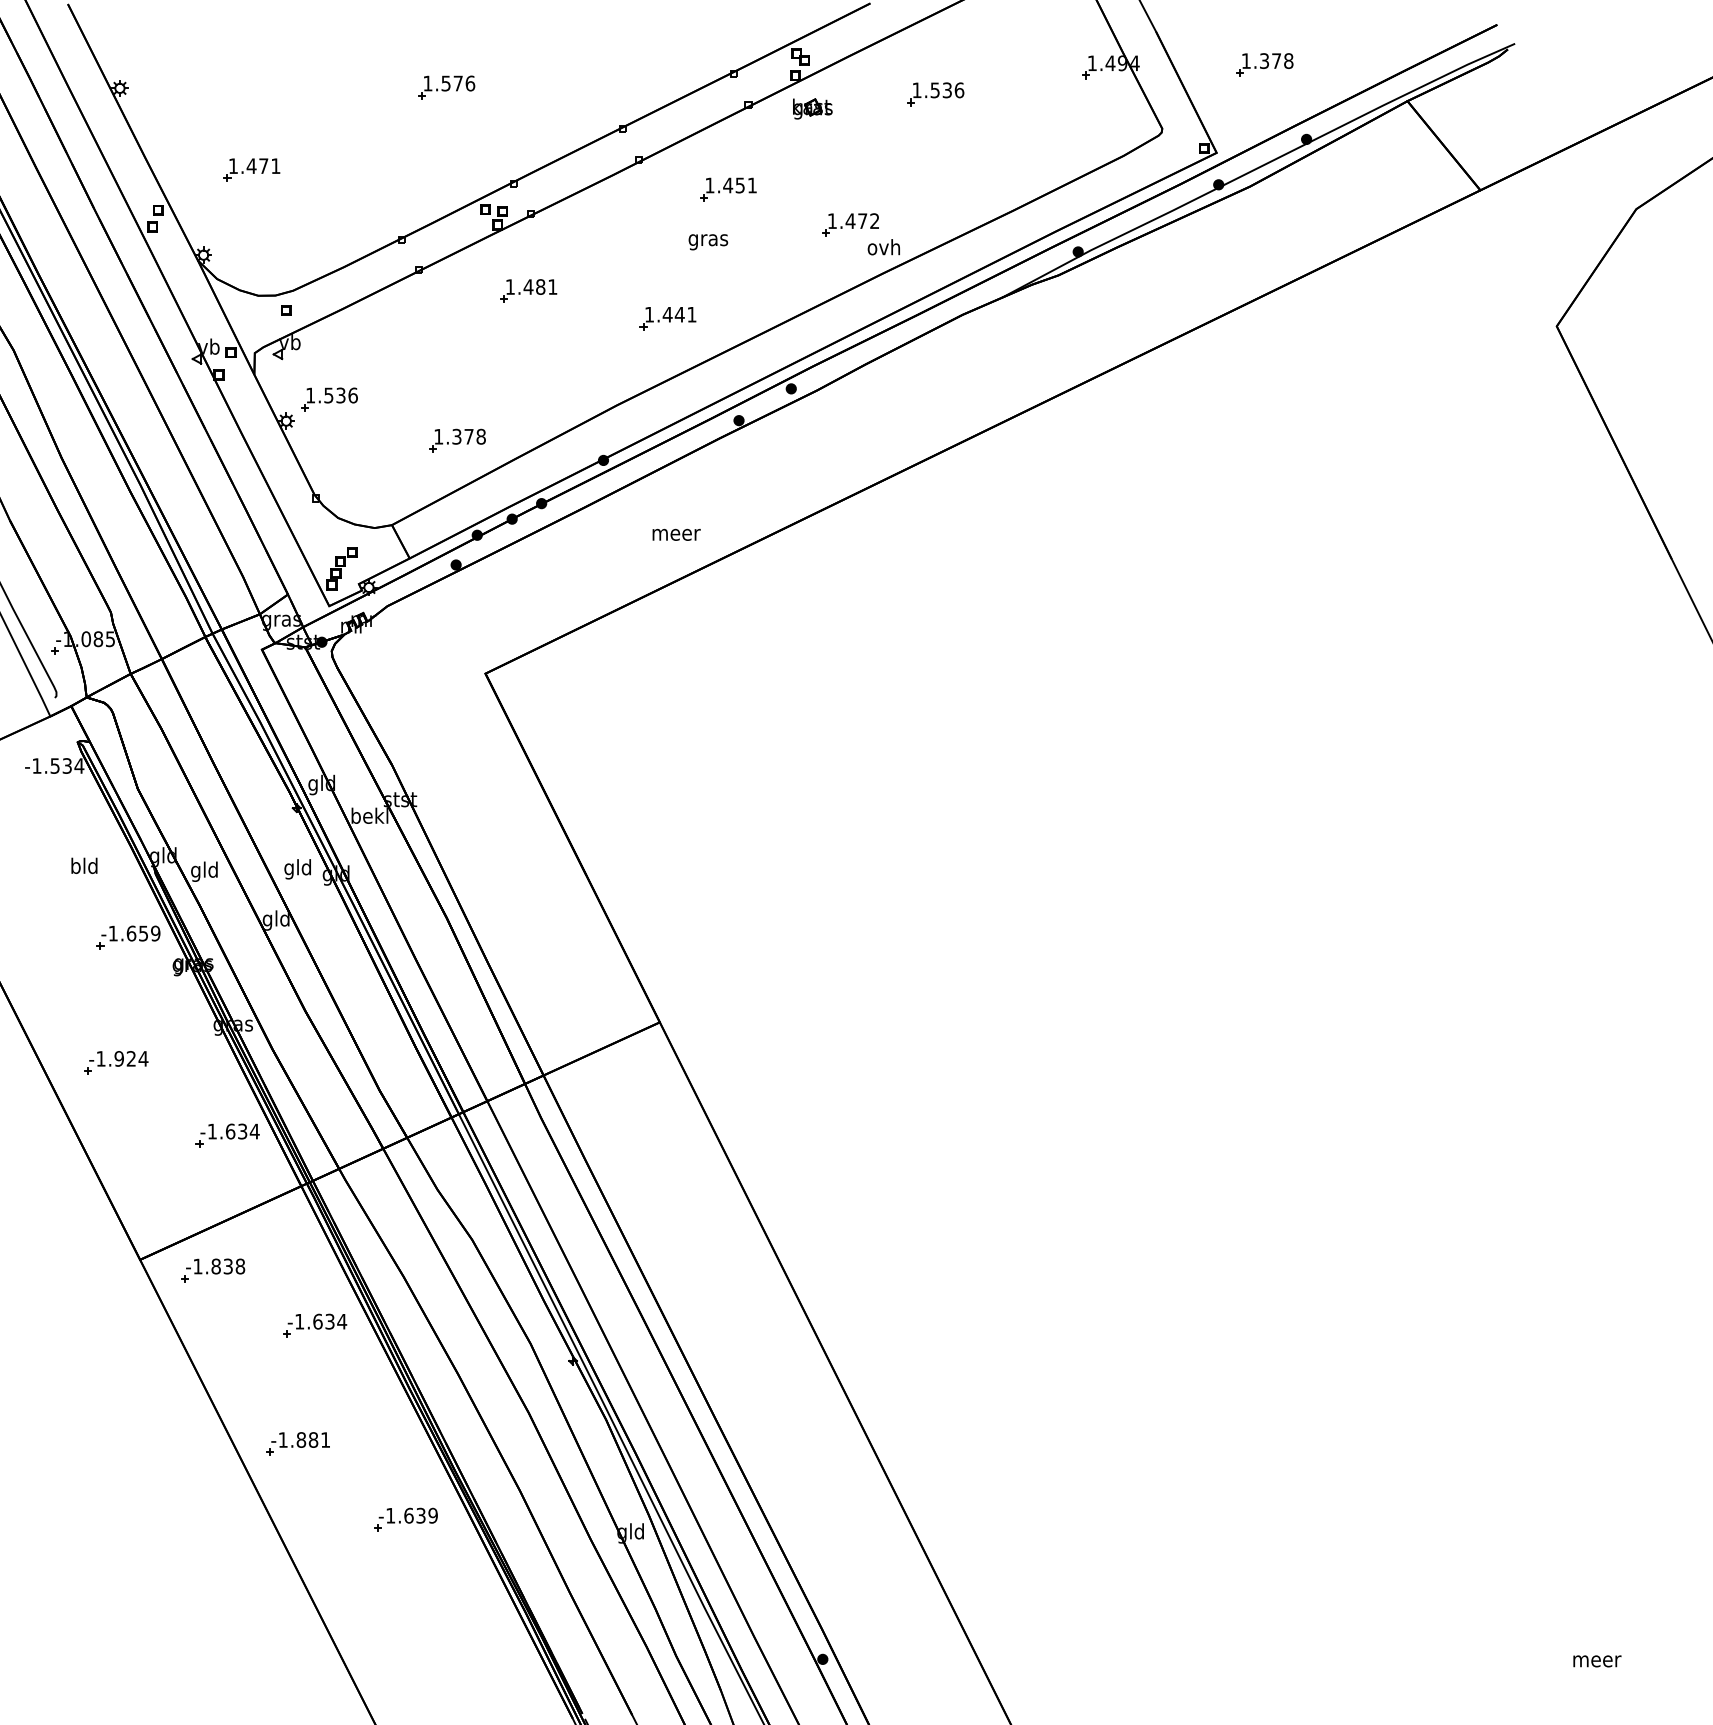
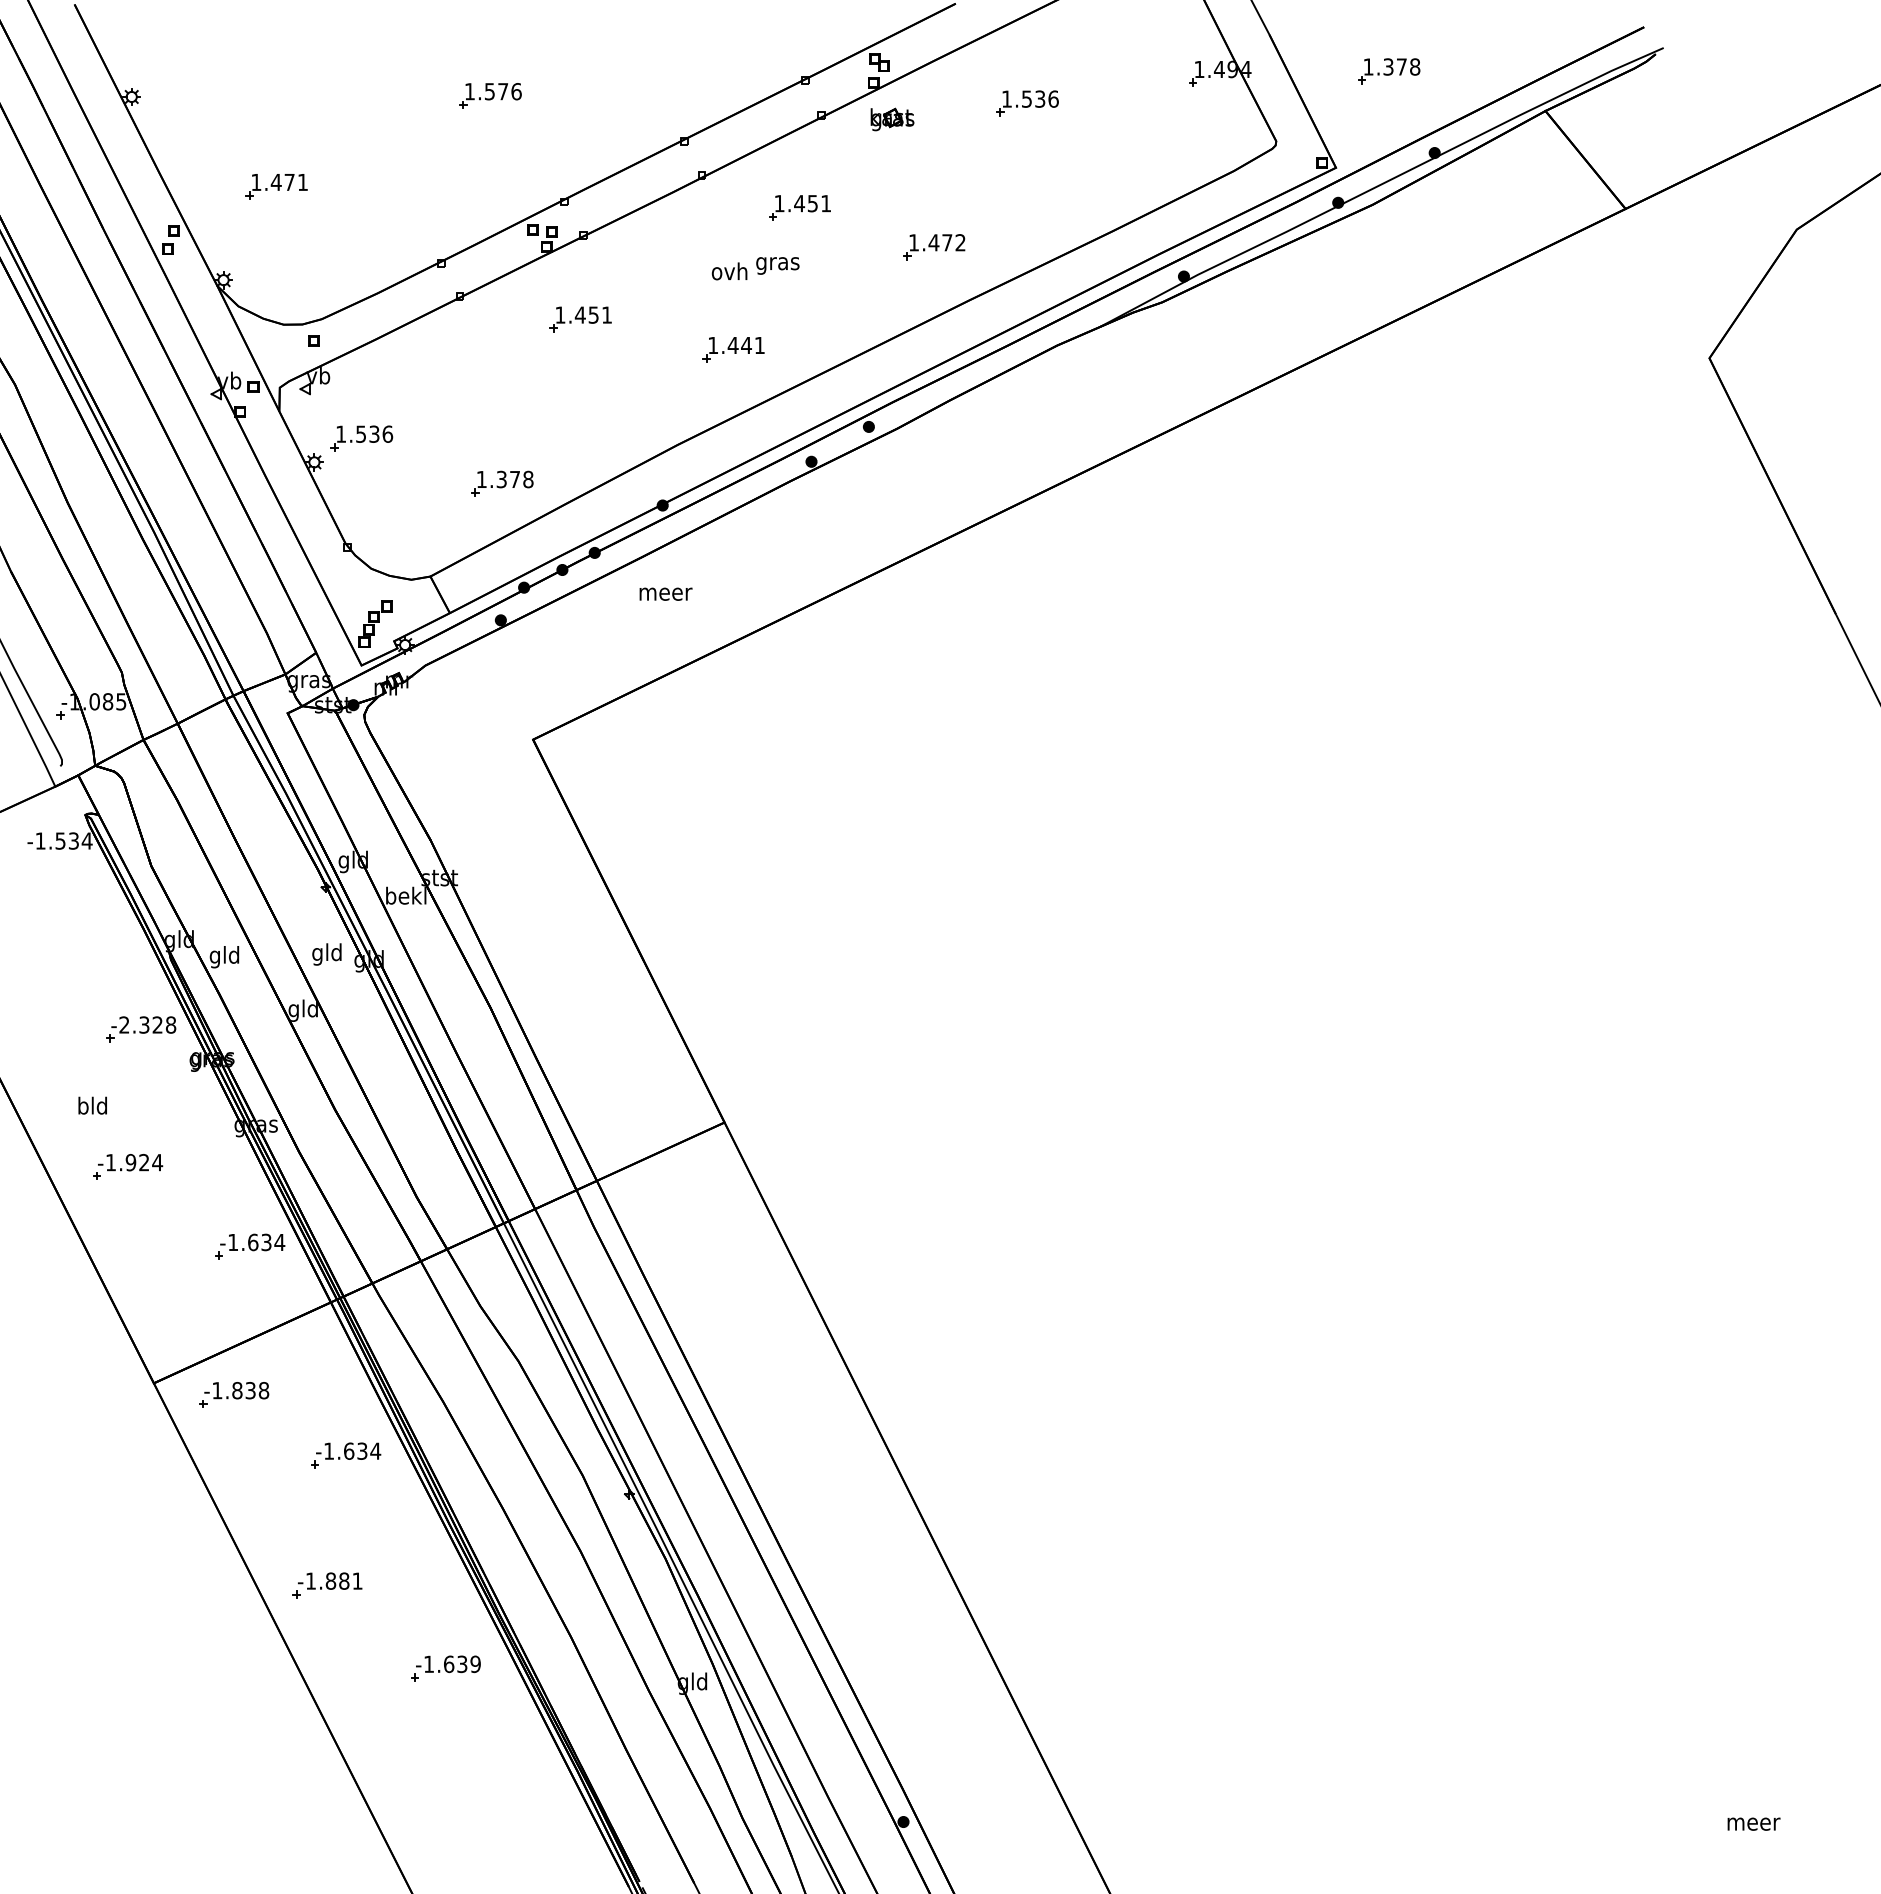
text: (883, 247) -> (729, 271), moved
text: (540, 286) -> (593, 314), 1.481 -> 1.451
text: (676, 534) -> (665, 593), moved
text: (84, 865) -> (92, 1105), moved
text: (134, 933) -> (147, 1024), -1.659 -> -2.328

